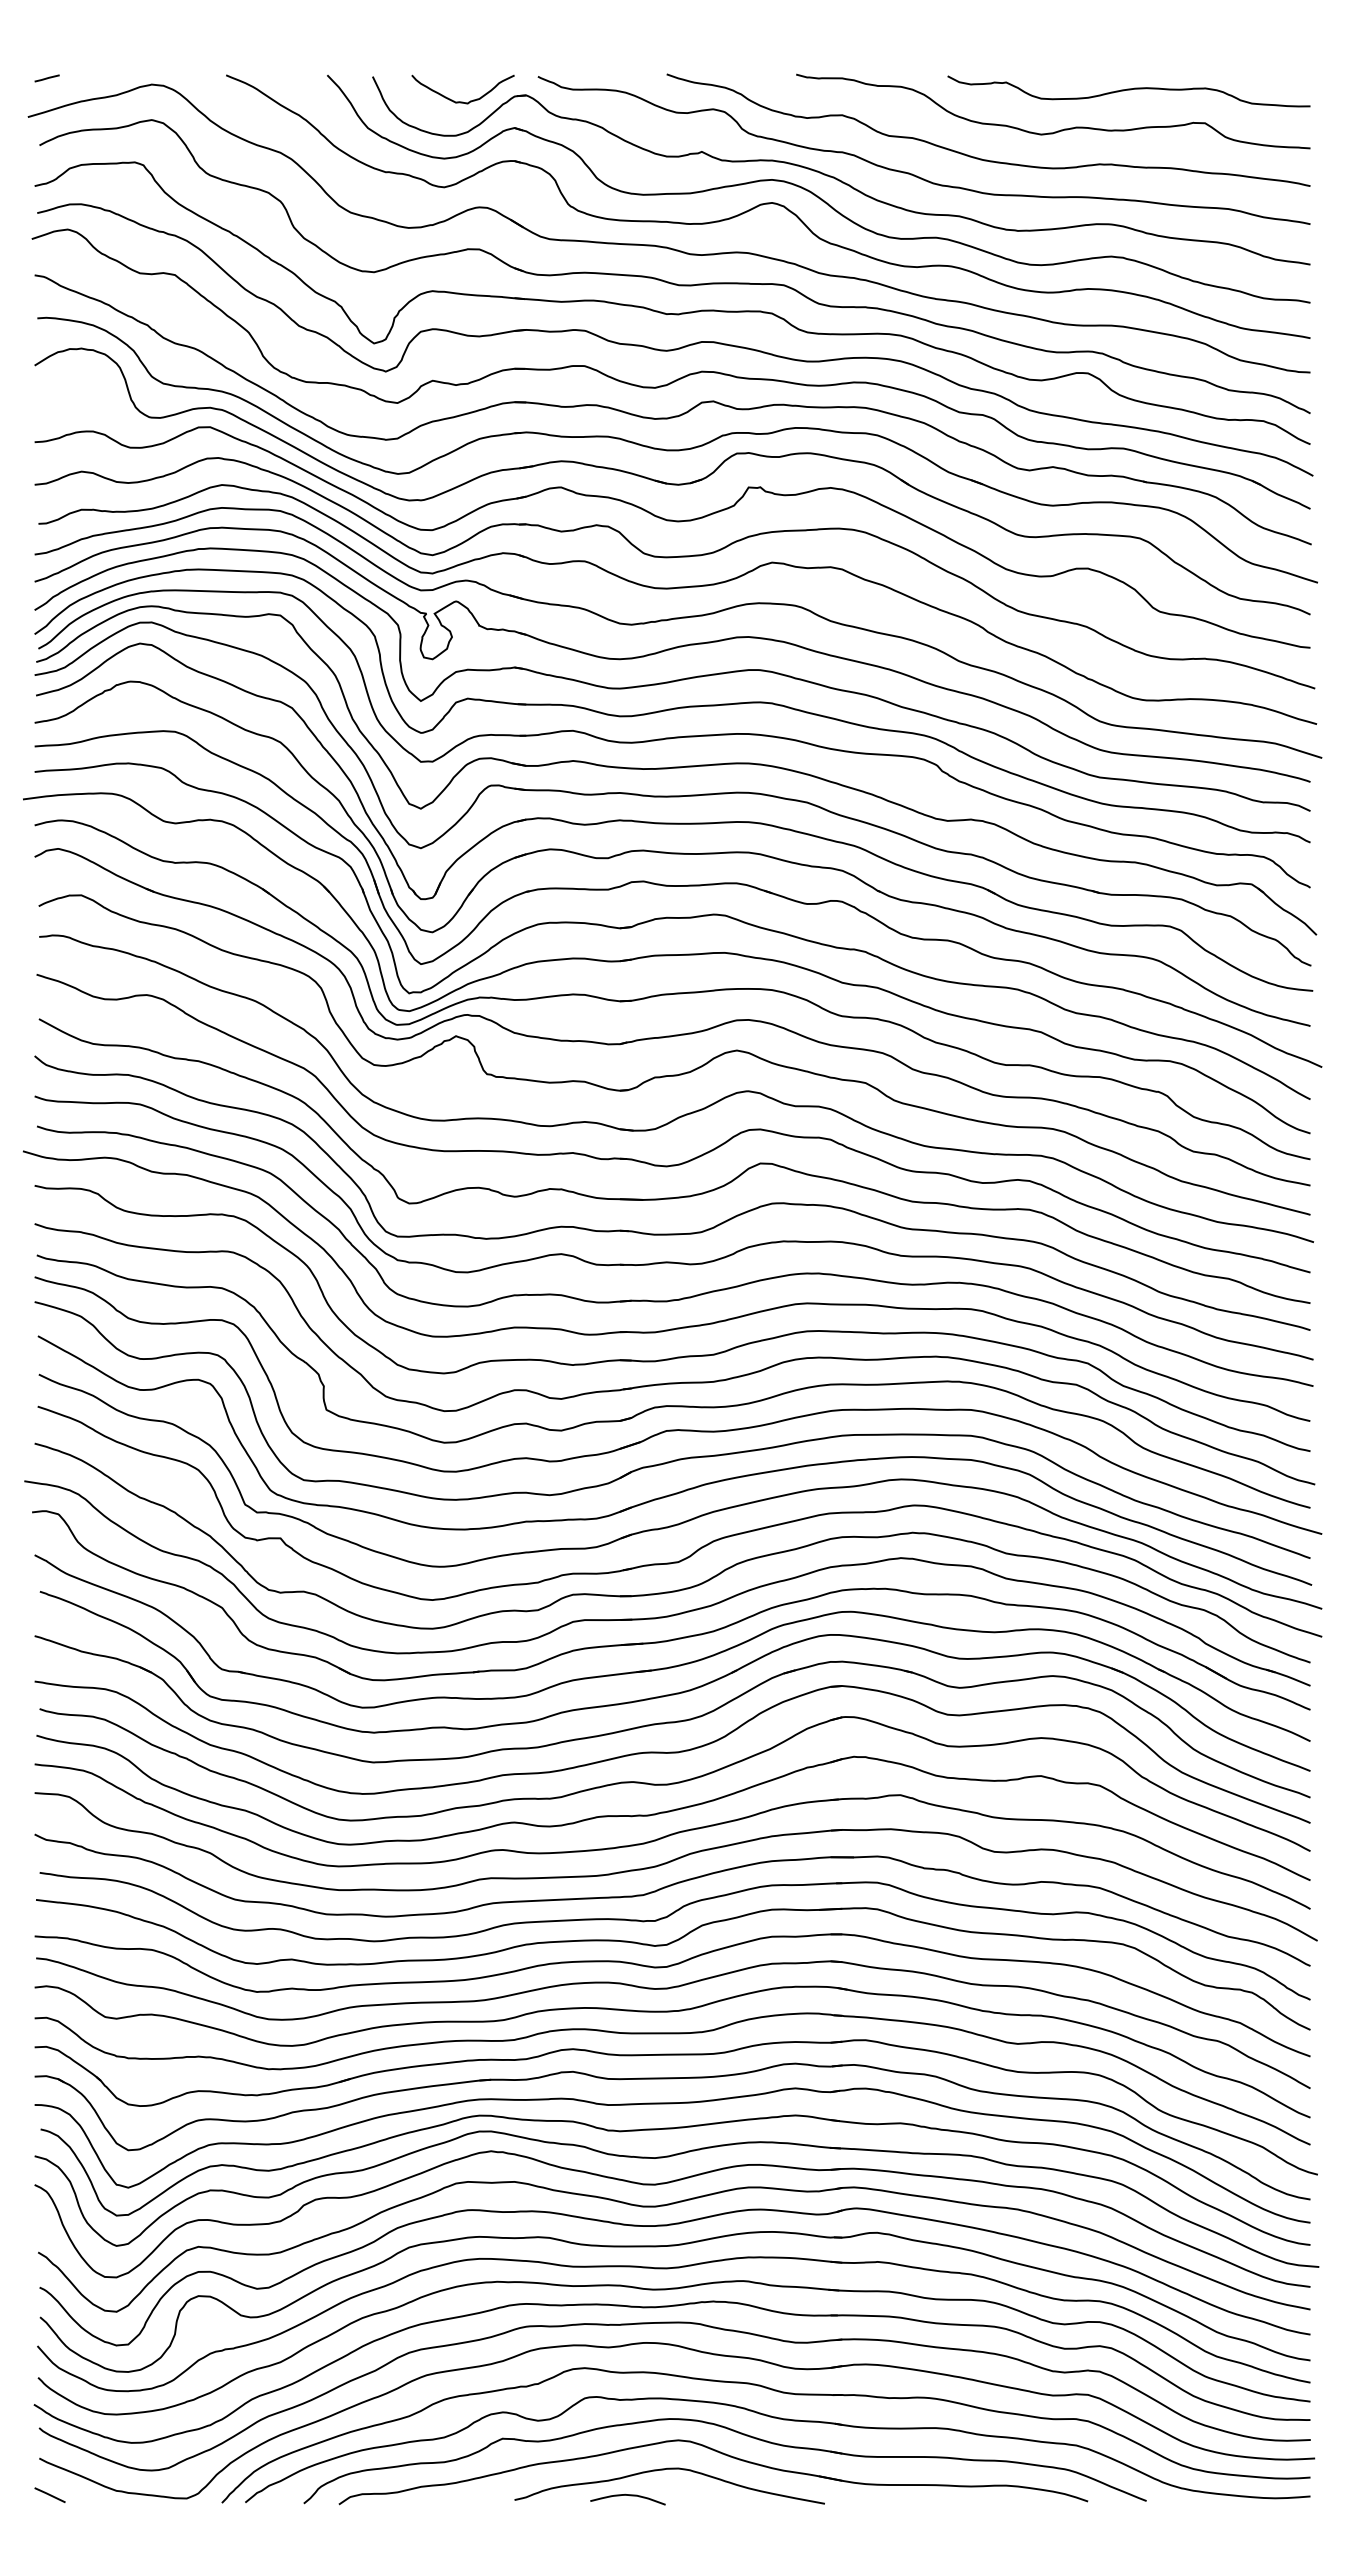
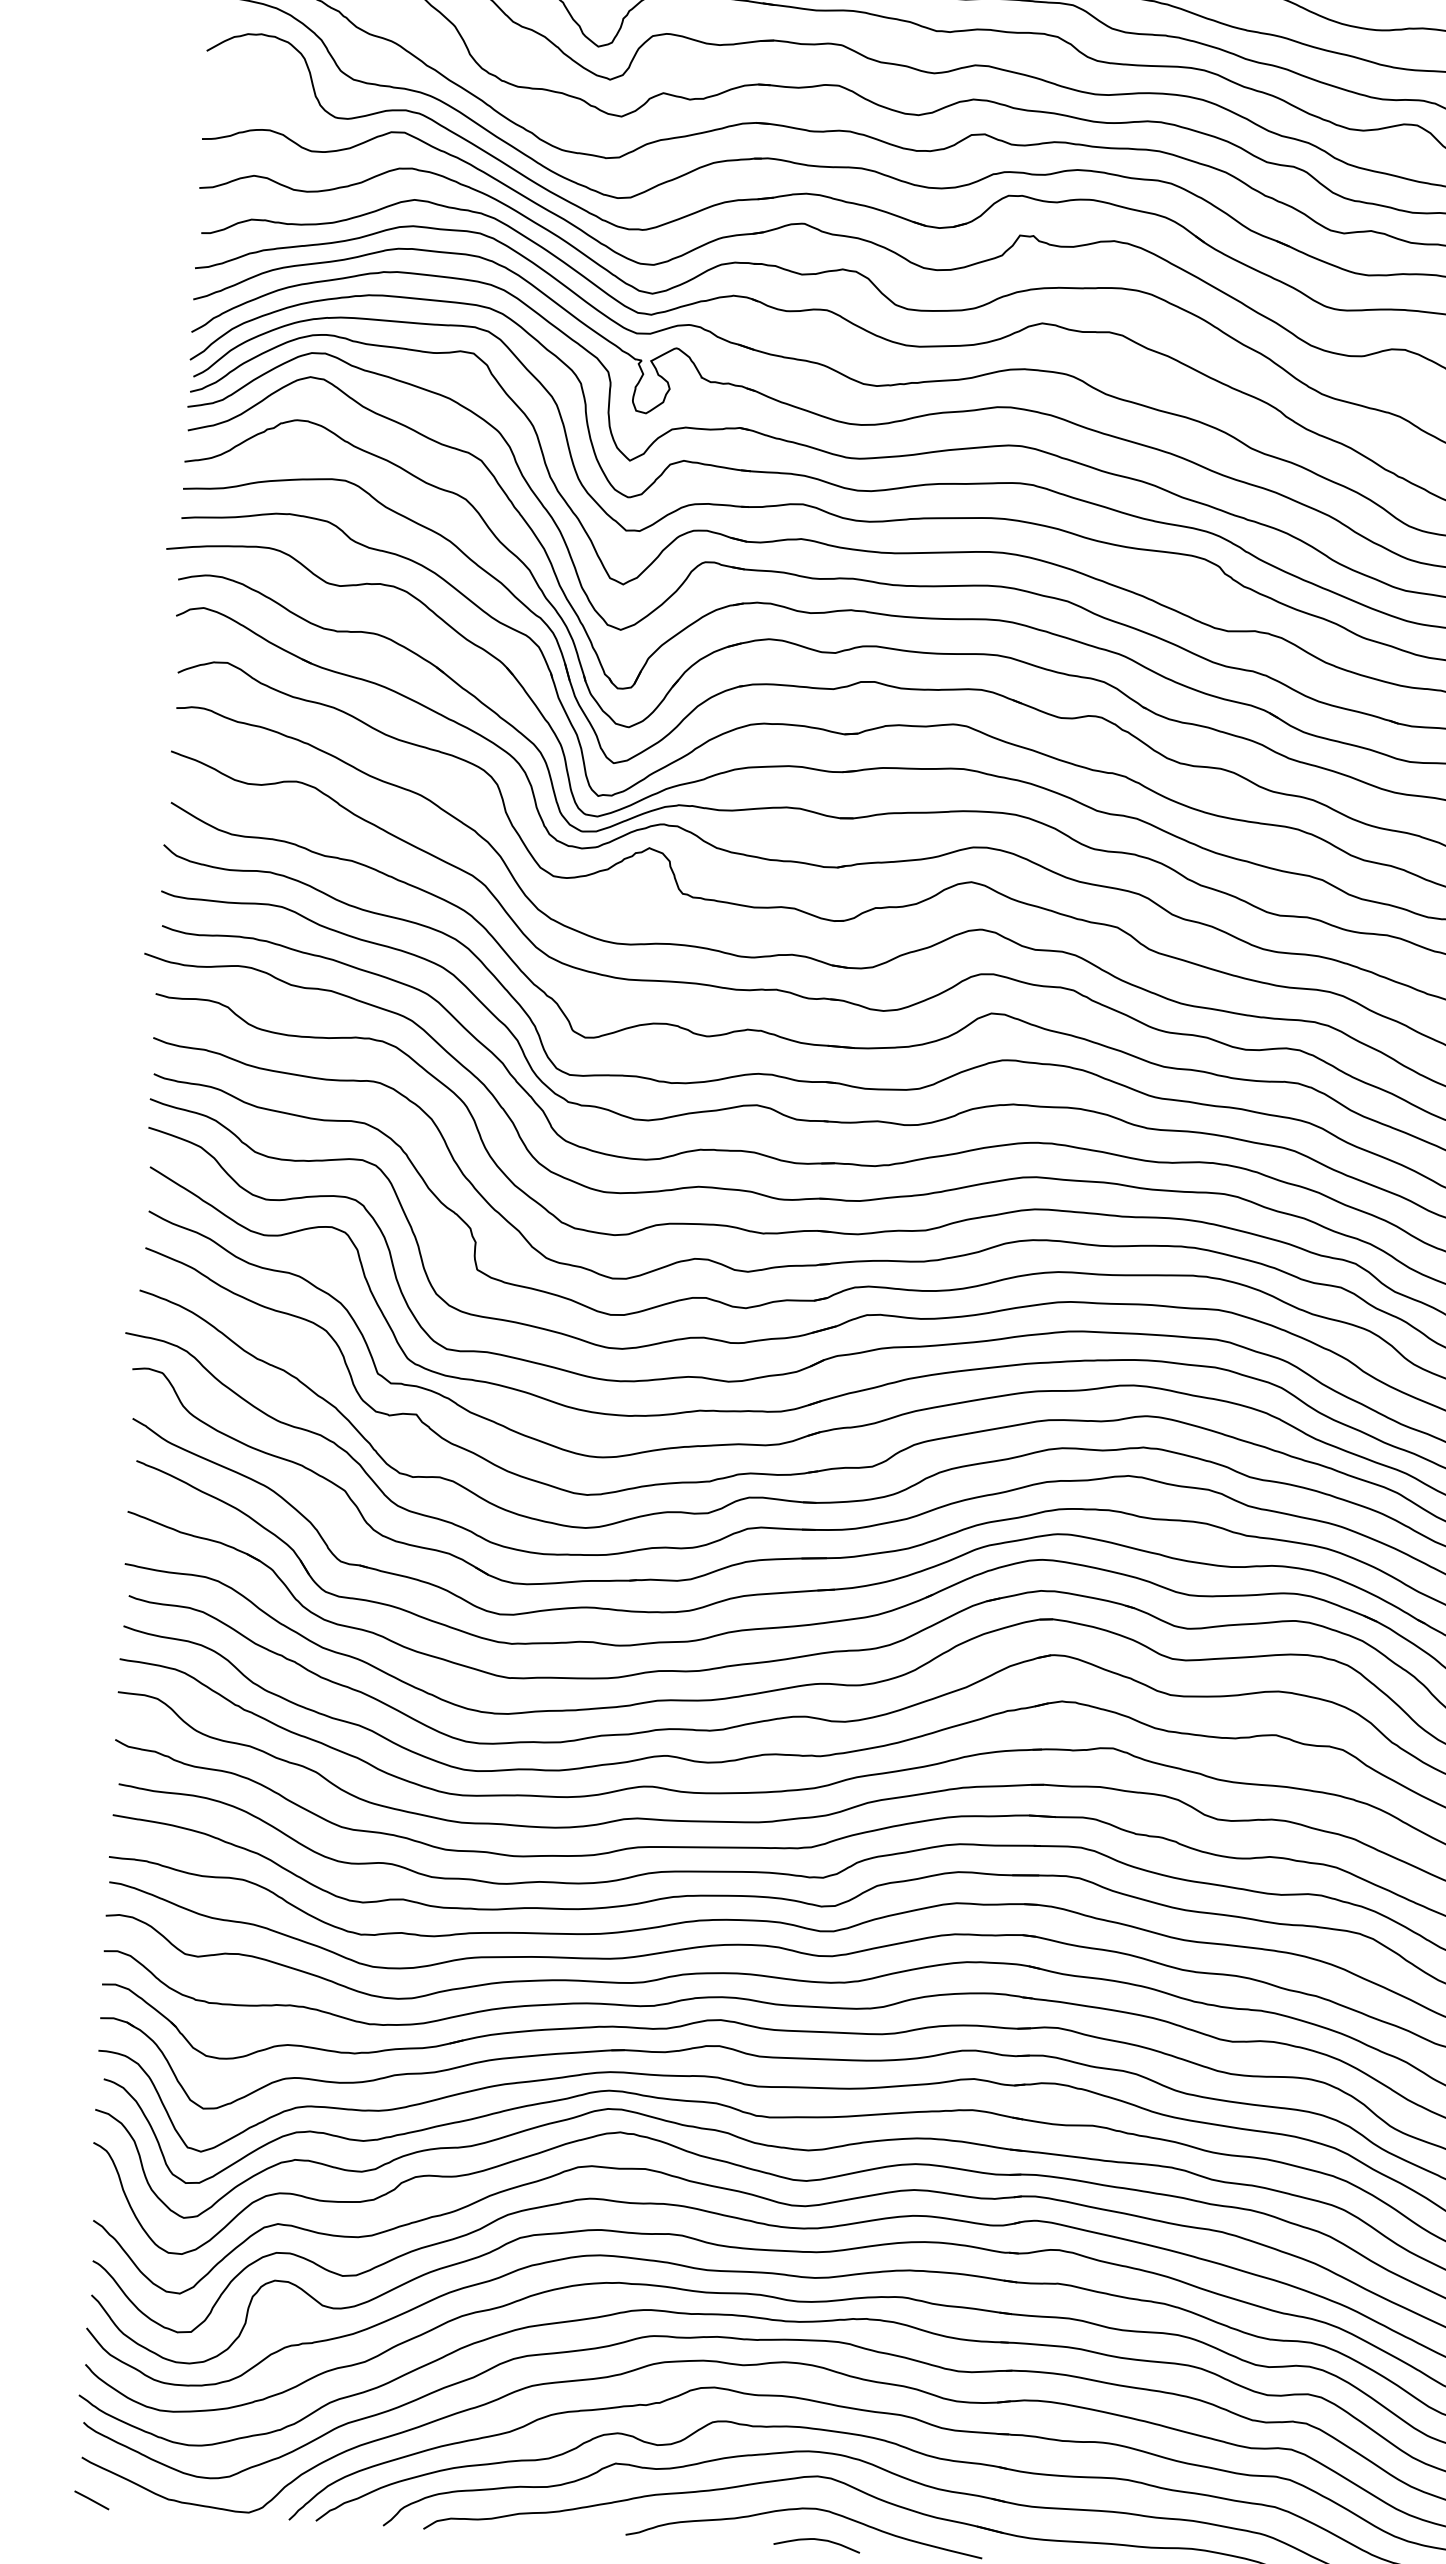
curve: (627, 2495) -> (816, 2539), moved

